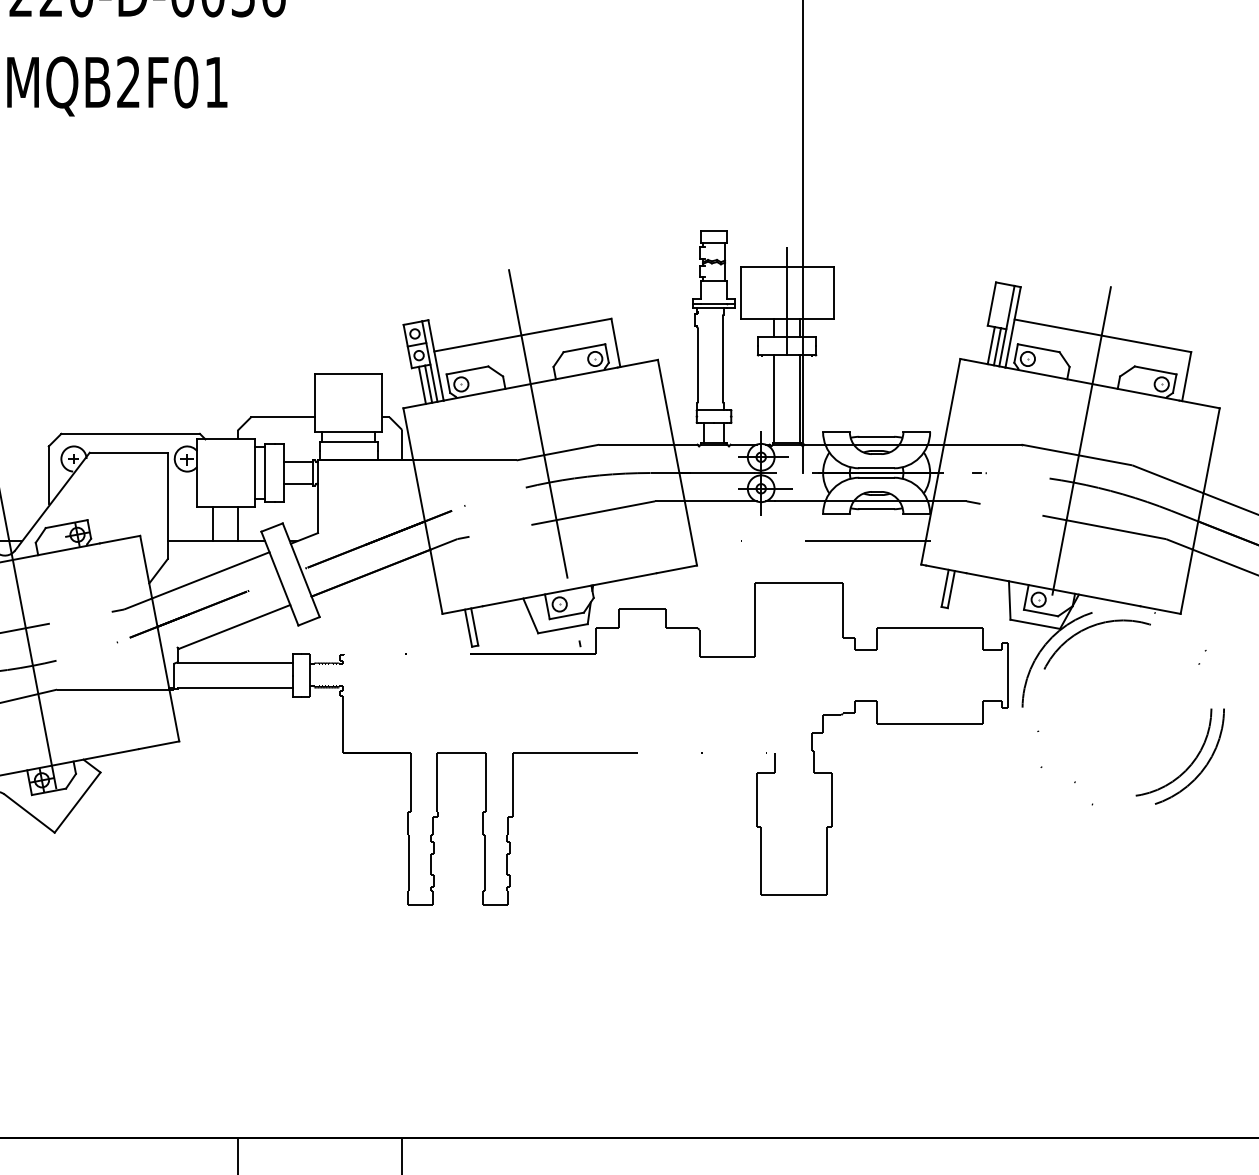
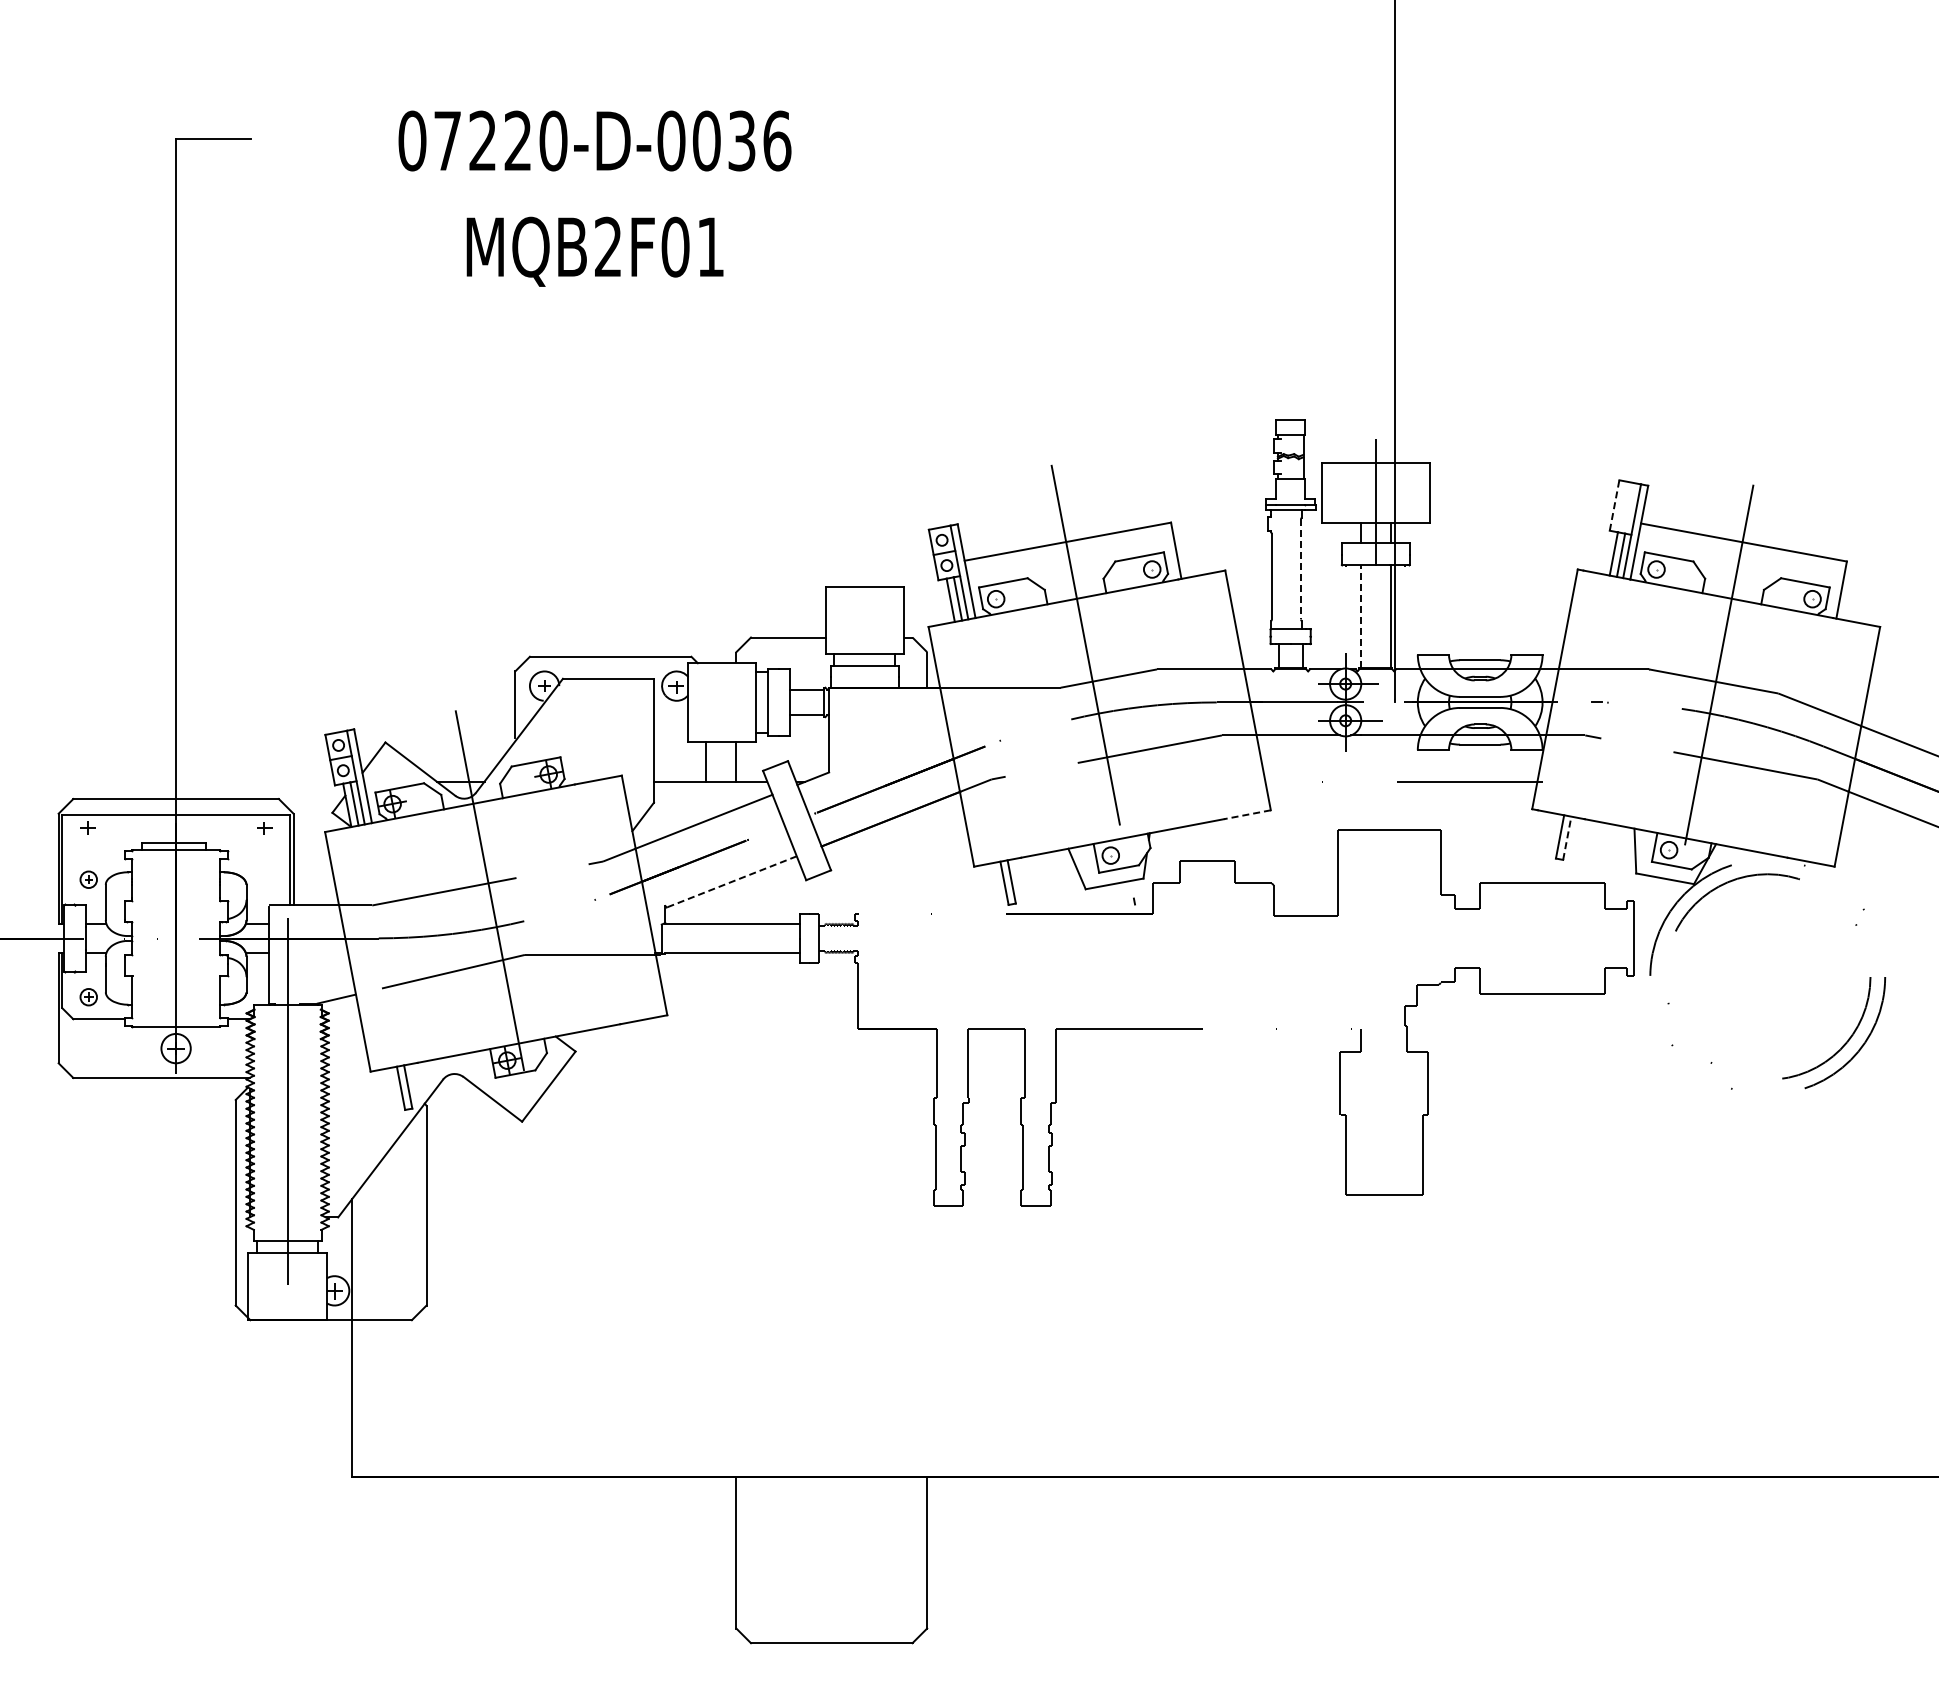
line: (991, 304) -> (1614, 505), solid -> dashed
line: (723, 358) -> (1301, 569), solid -> dashed
line: (774, 398) -> (1361, 615), solid -> dashed
line: (676, 569) -> (1247, 814), solid -> dashed
line: (951, 588) -> (1567, 837), solid -> dashed
line: (234, 626) -> (731, 881), solid -> dashed

